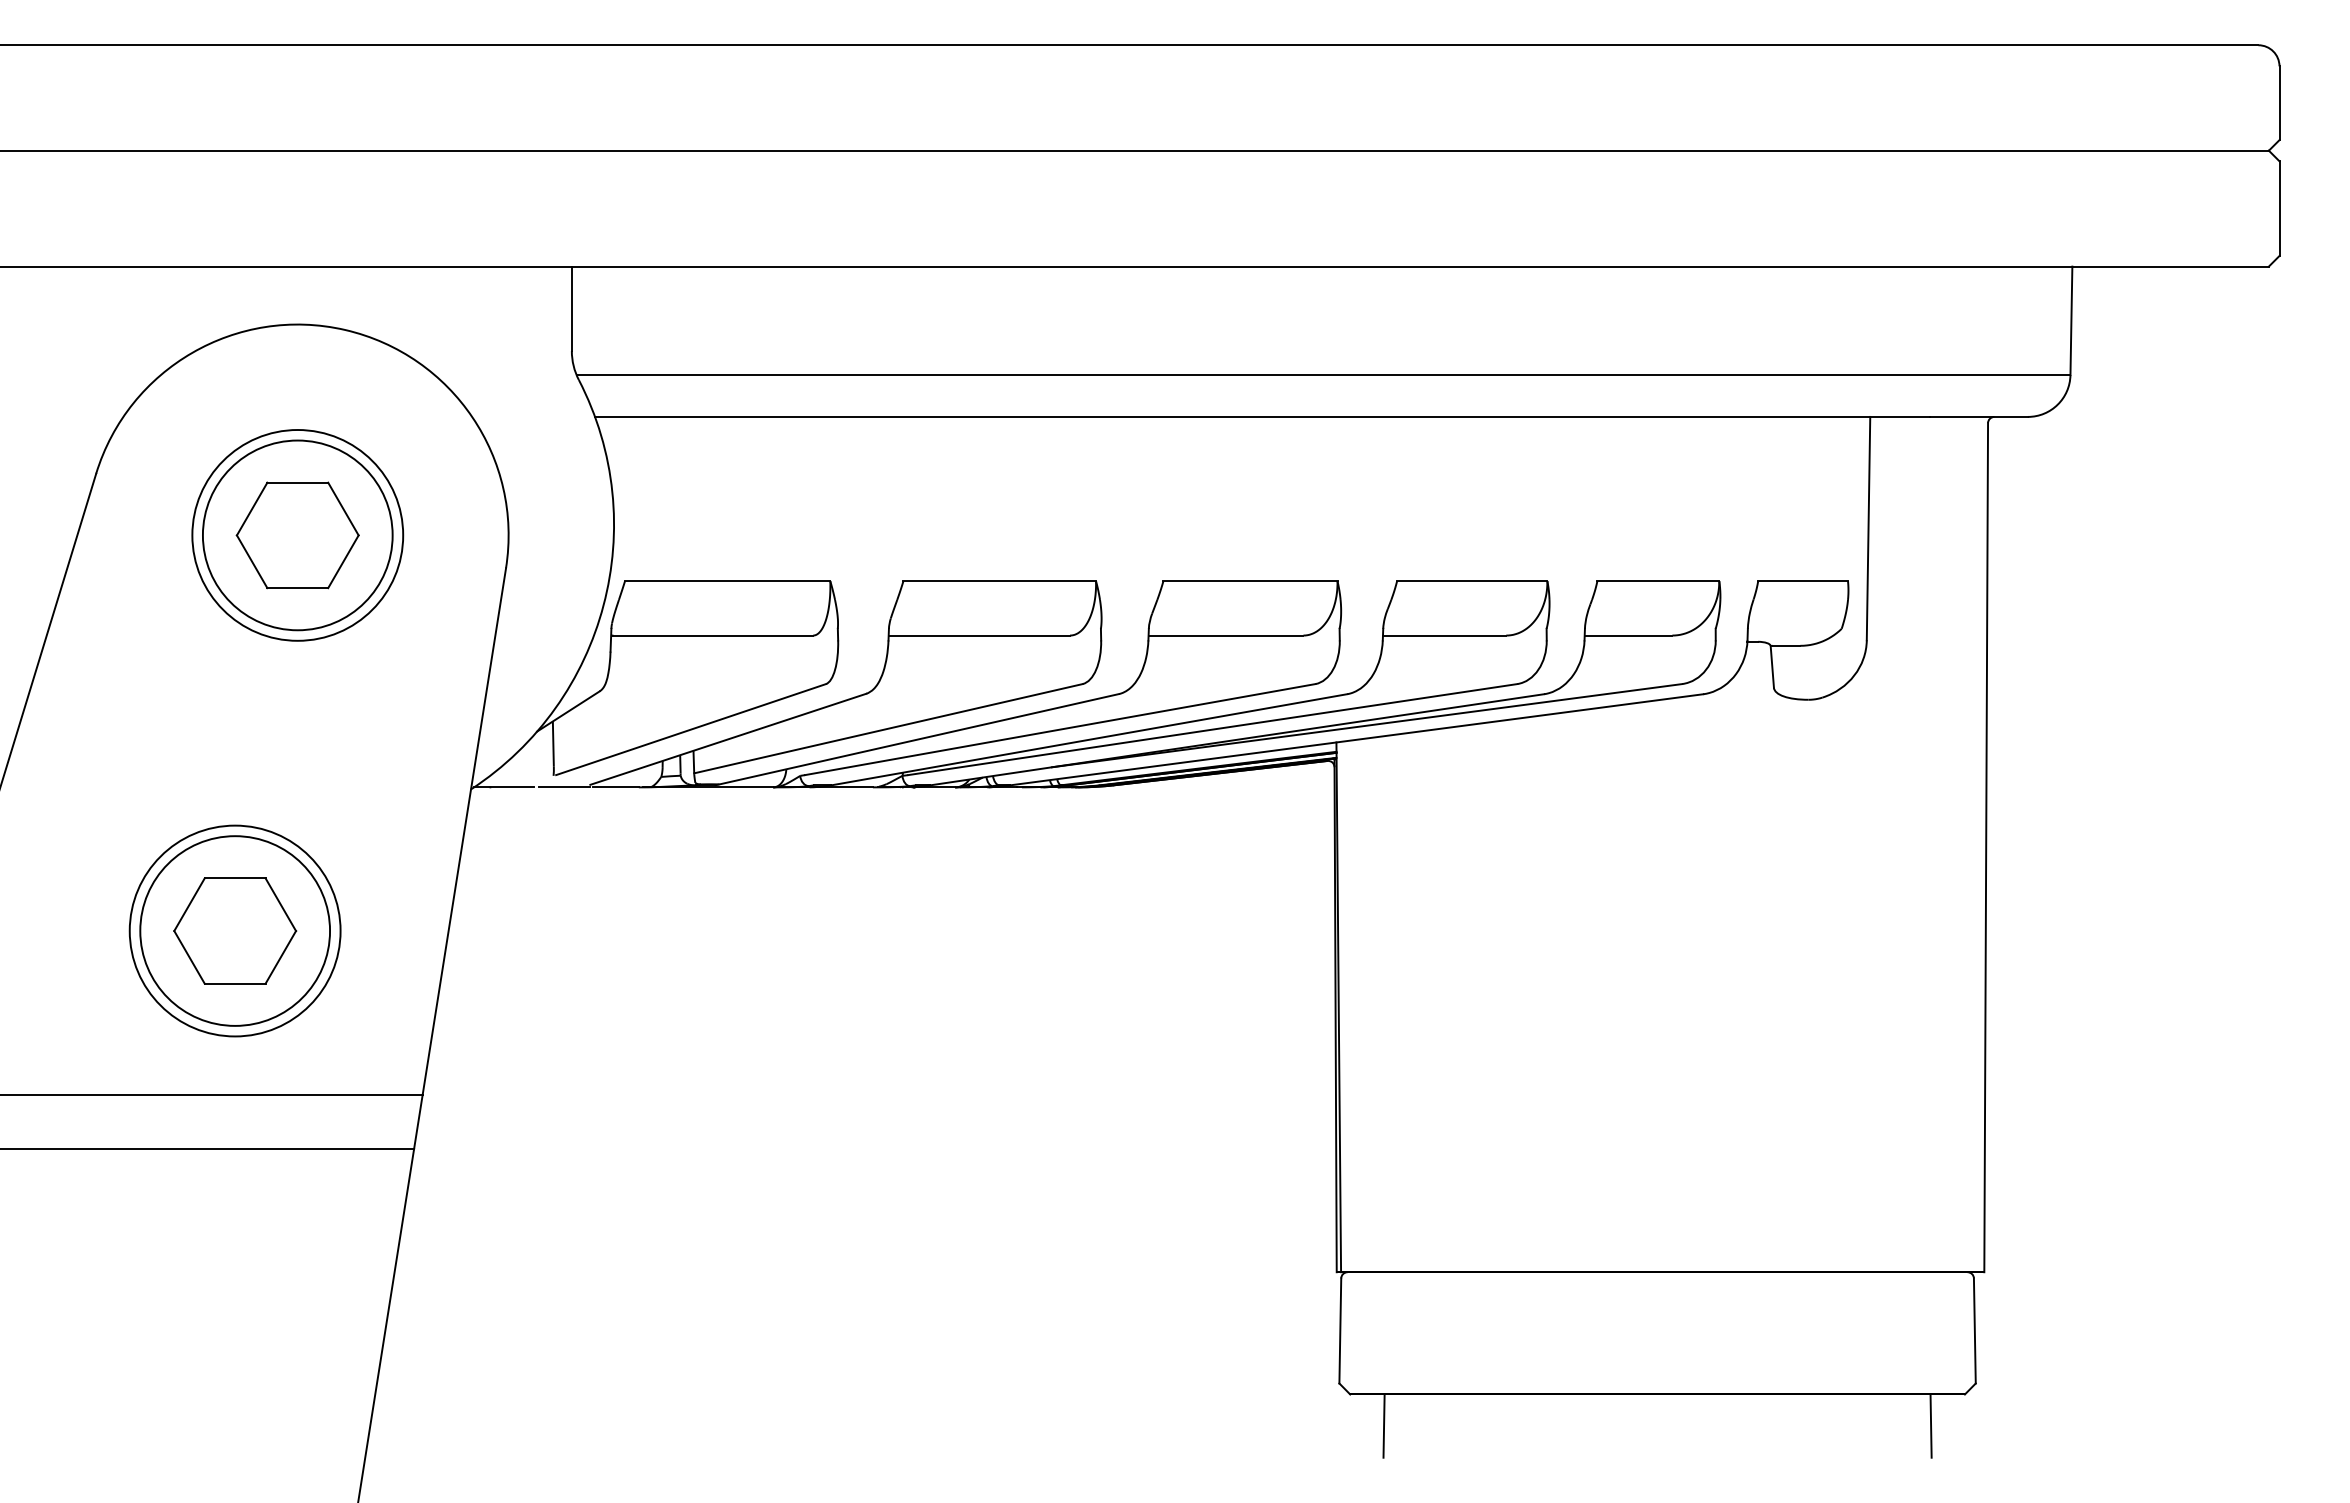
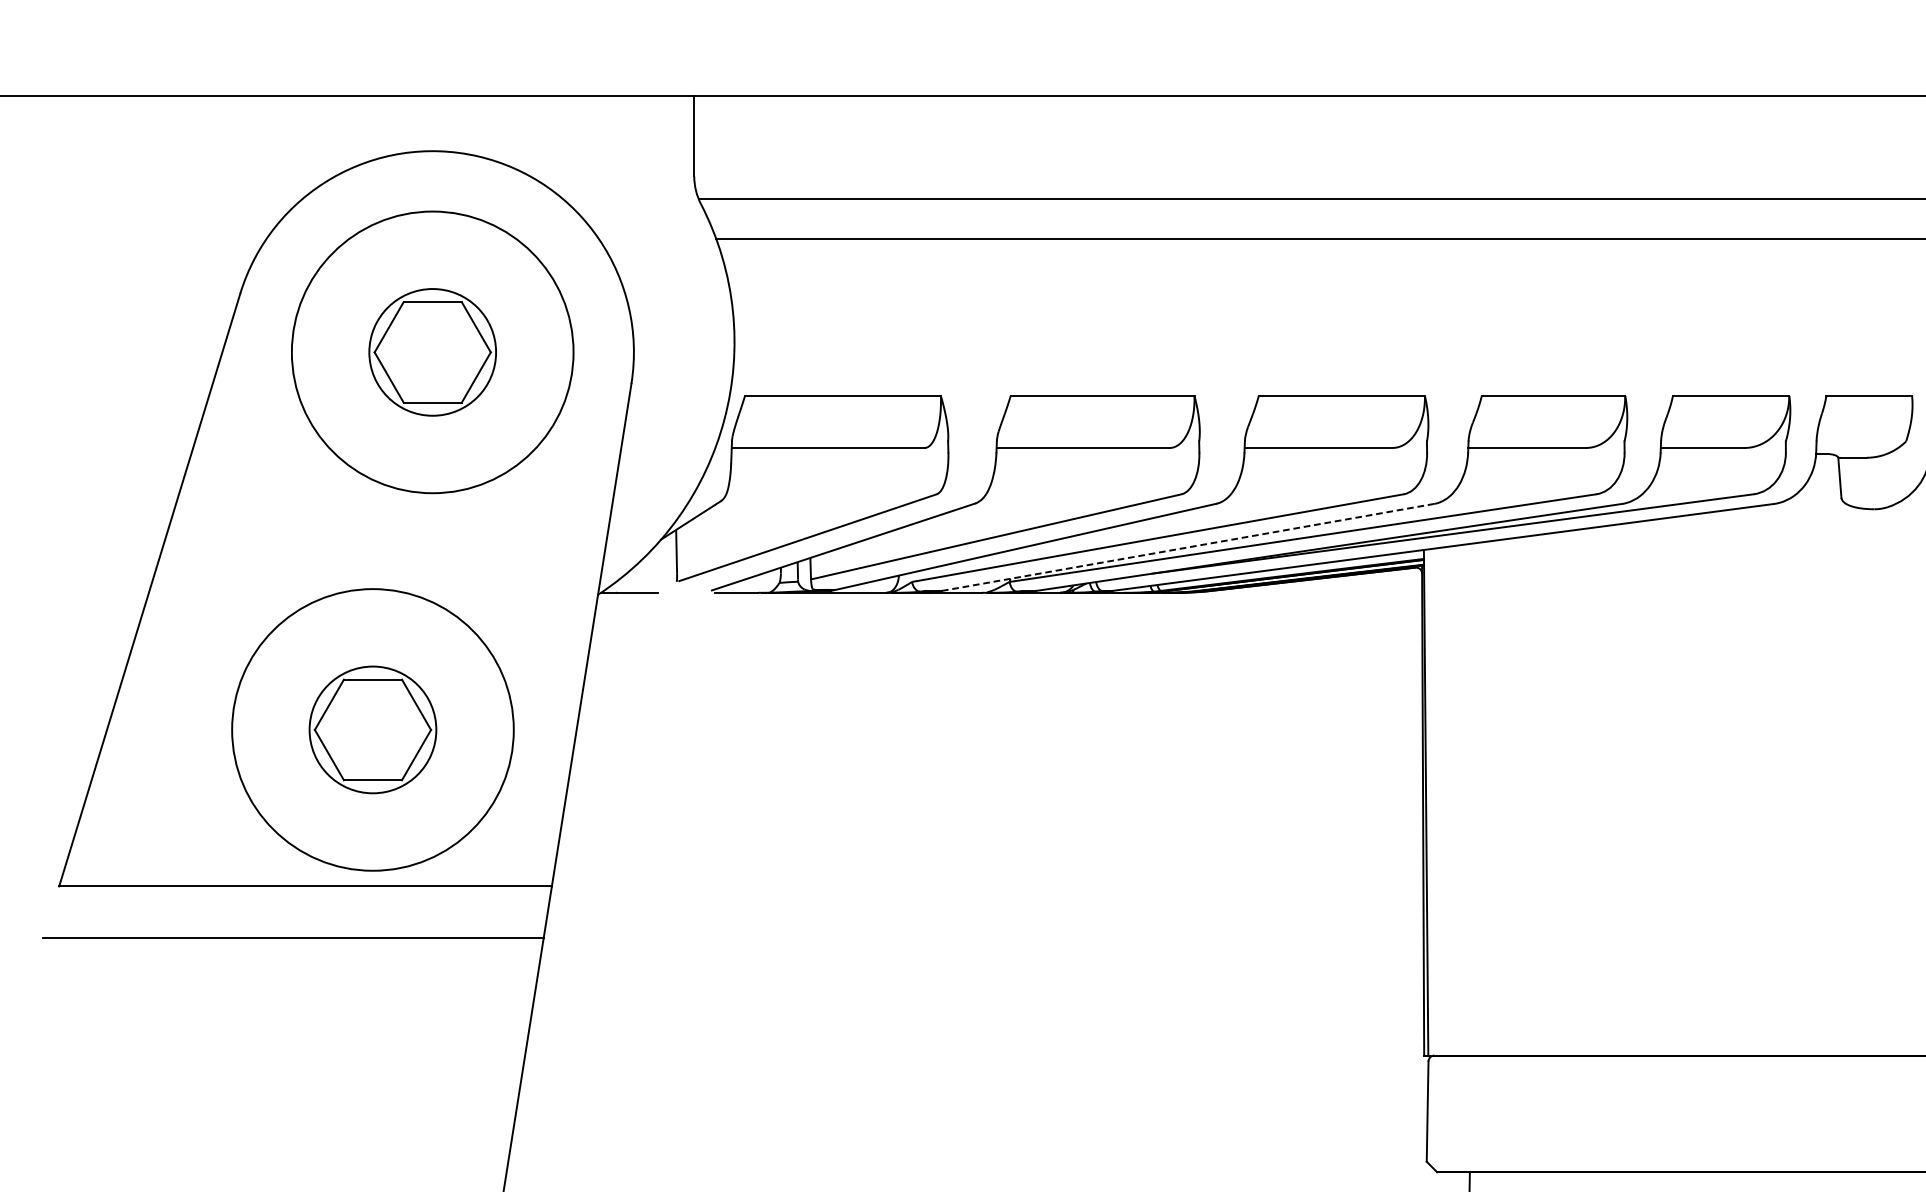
circle: (297, 535) -> (432, 352), size x0.7
circle: (297, 535) -> (432, 352), size x1.4
line: (1089, 739) -> (1188, 547), solid -> dashed
line: (564, 787) -> (687, 592), removed
circle: (234, 930) -> (372, 729), size x1.4
circle: (235, 930) -> (373, 729), size x0.7

